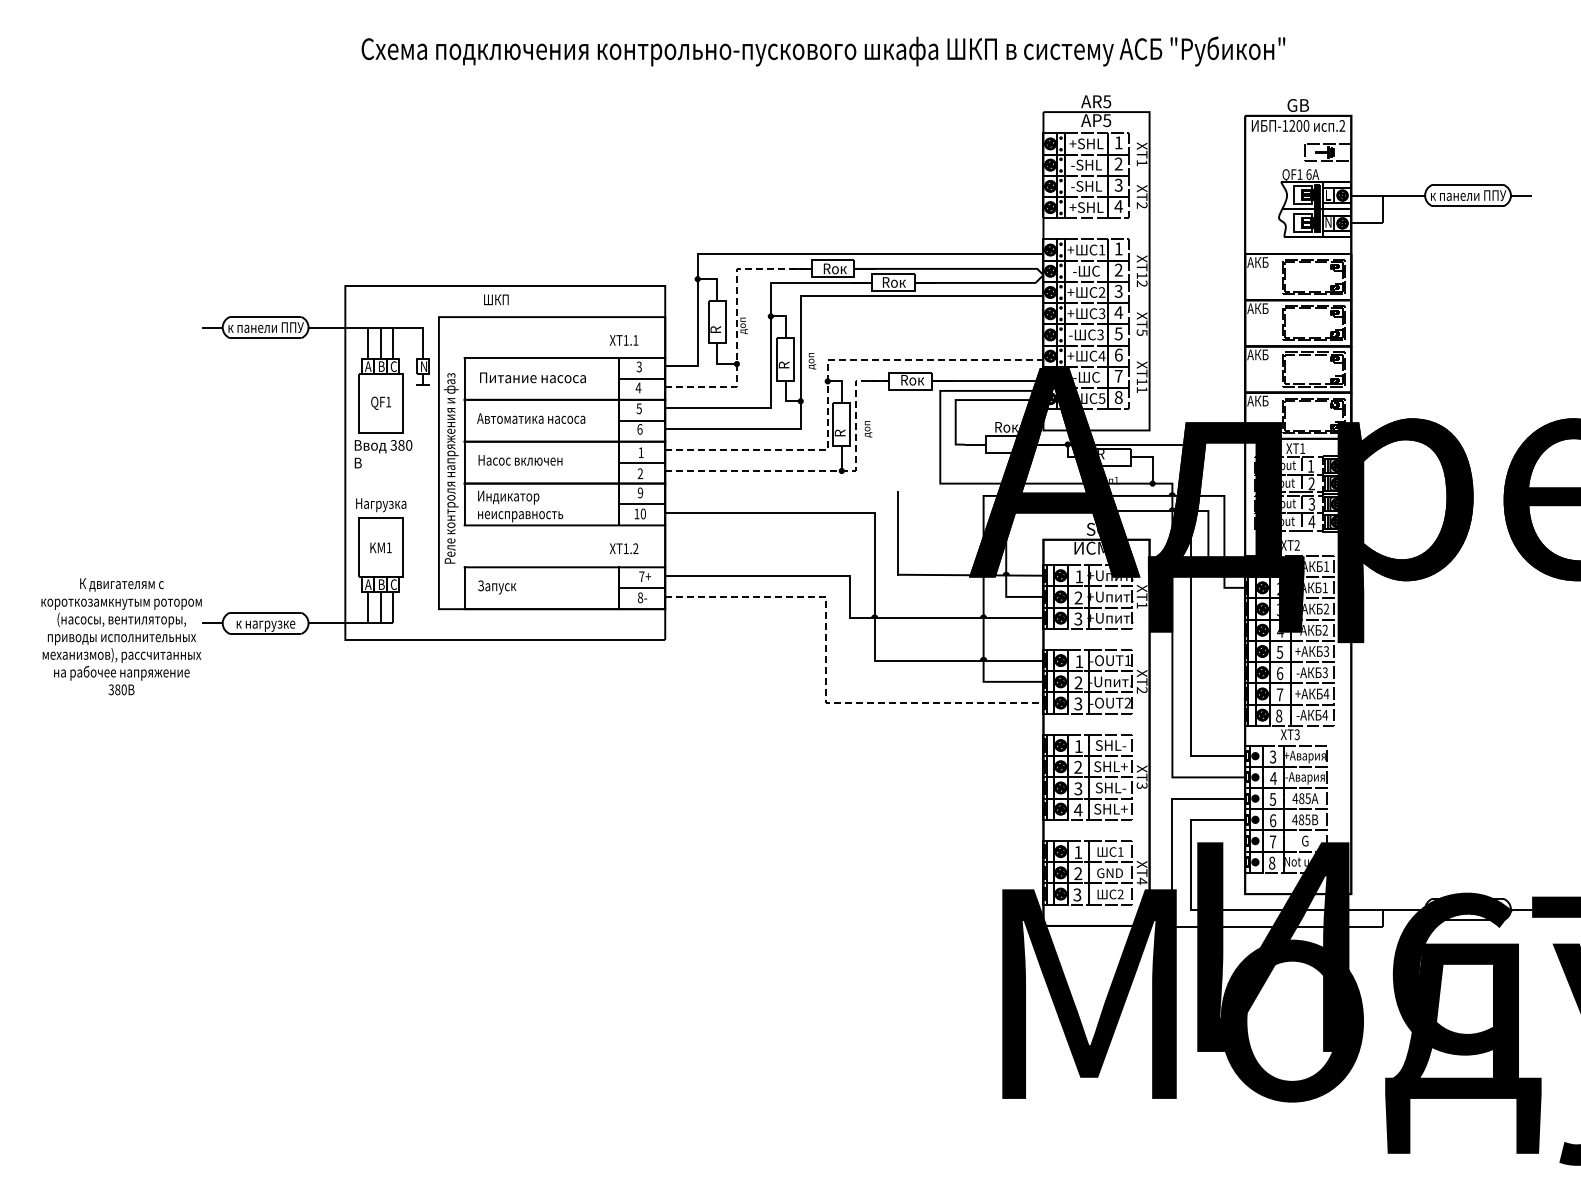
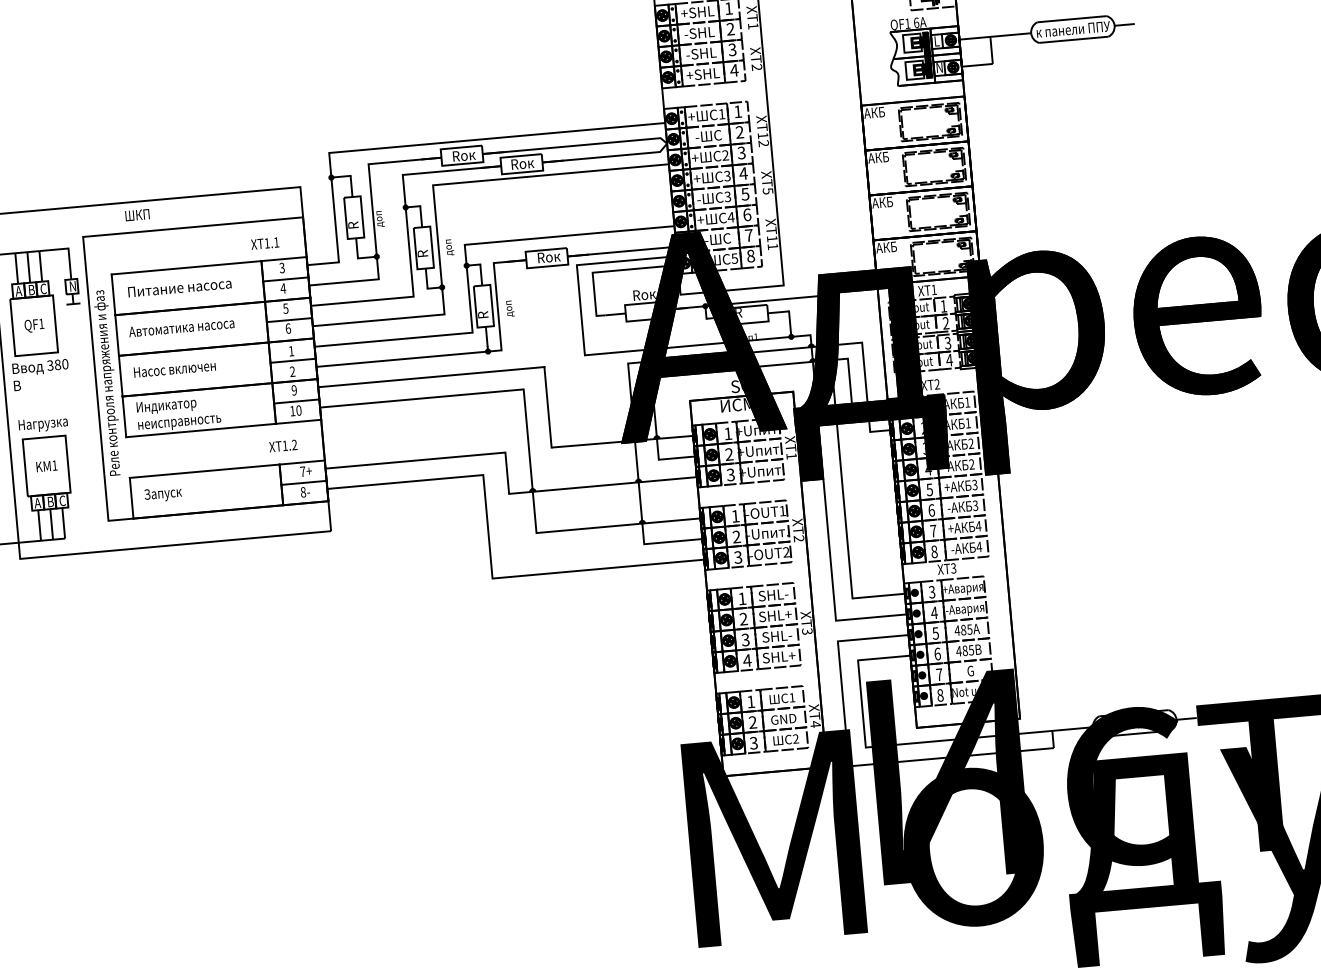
line: (736, 326) -> (373, 220), dashed -> solid
line: (827, 378) -> (466, 262), dashed -> solid
line: (823, 470) -> (470, 352), dashed -> solid
line: (781, 491) -> (431, 376), added
line: (825, 678) -> (490, 554), dashed -> solid

